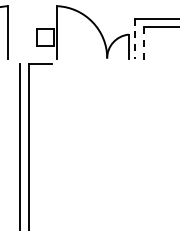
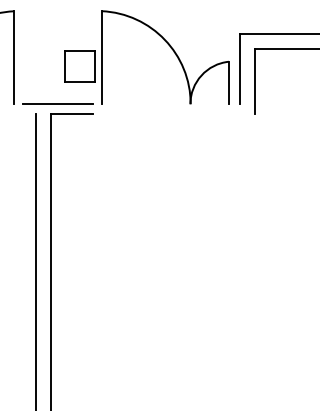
line: (135, 38) -> (240, 68), dashed -> solid
line: (143, 46) -> (255, 82), dashed -> solid
line: (32, 58) -> (57, 104), added

